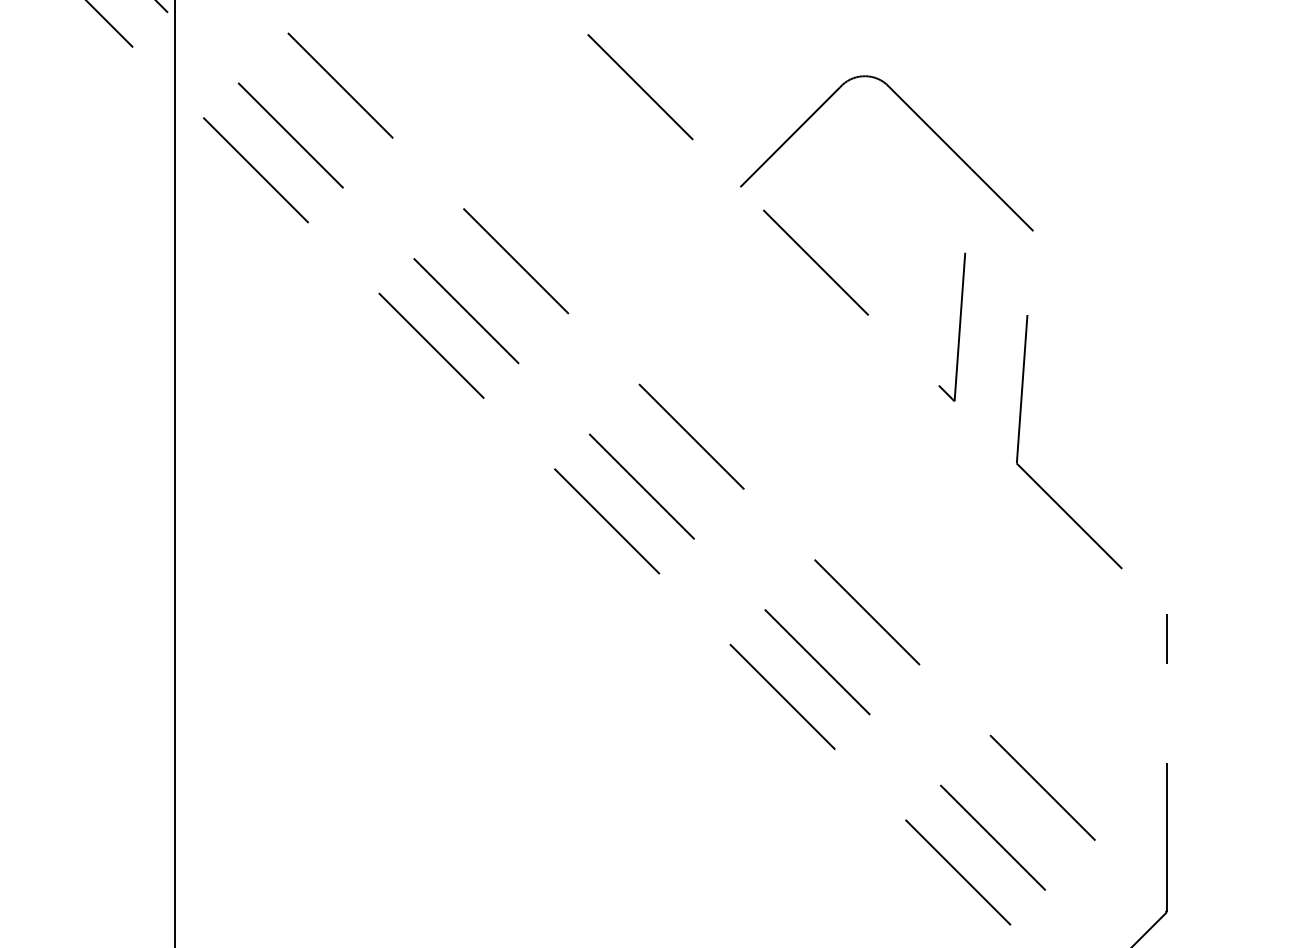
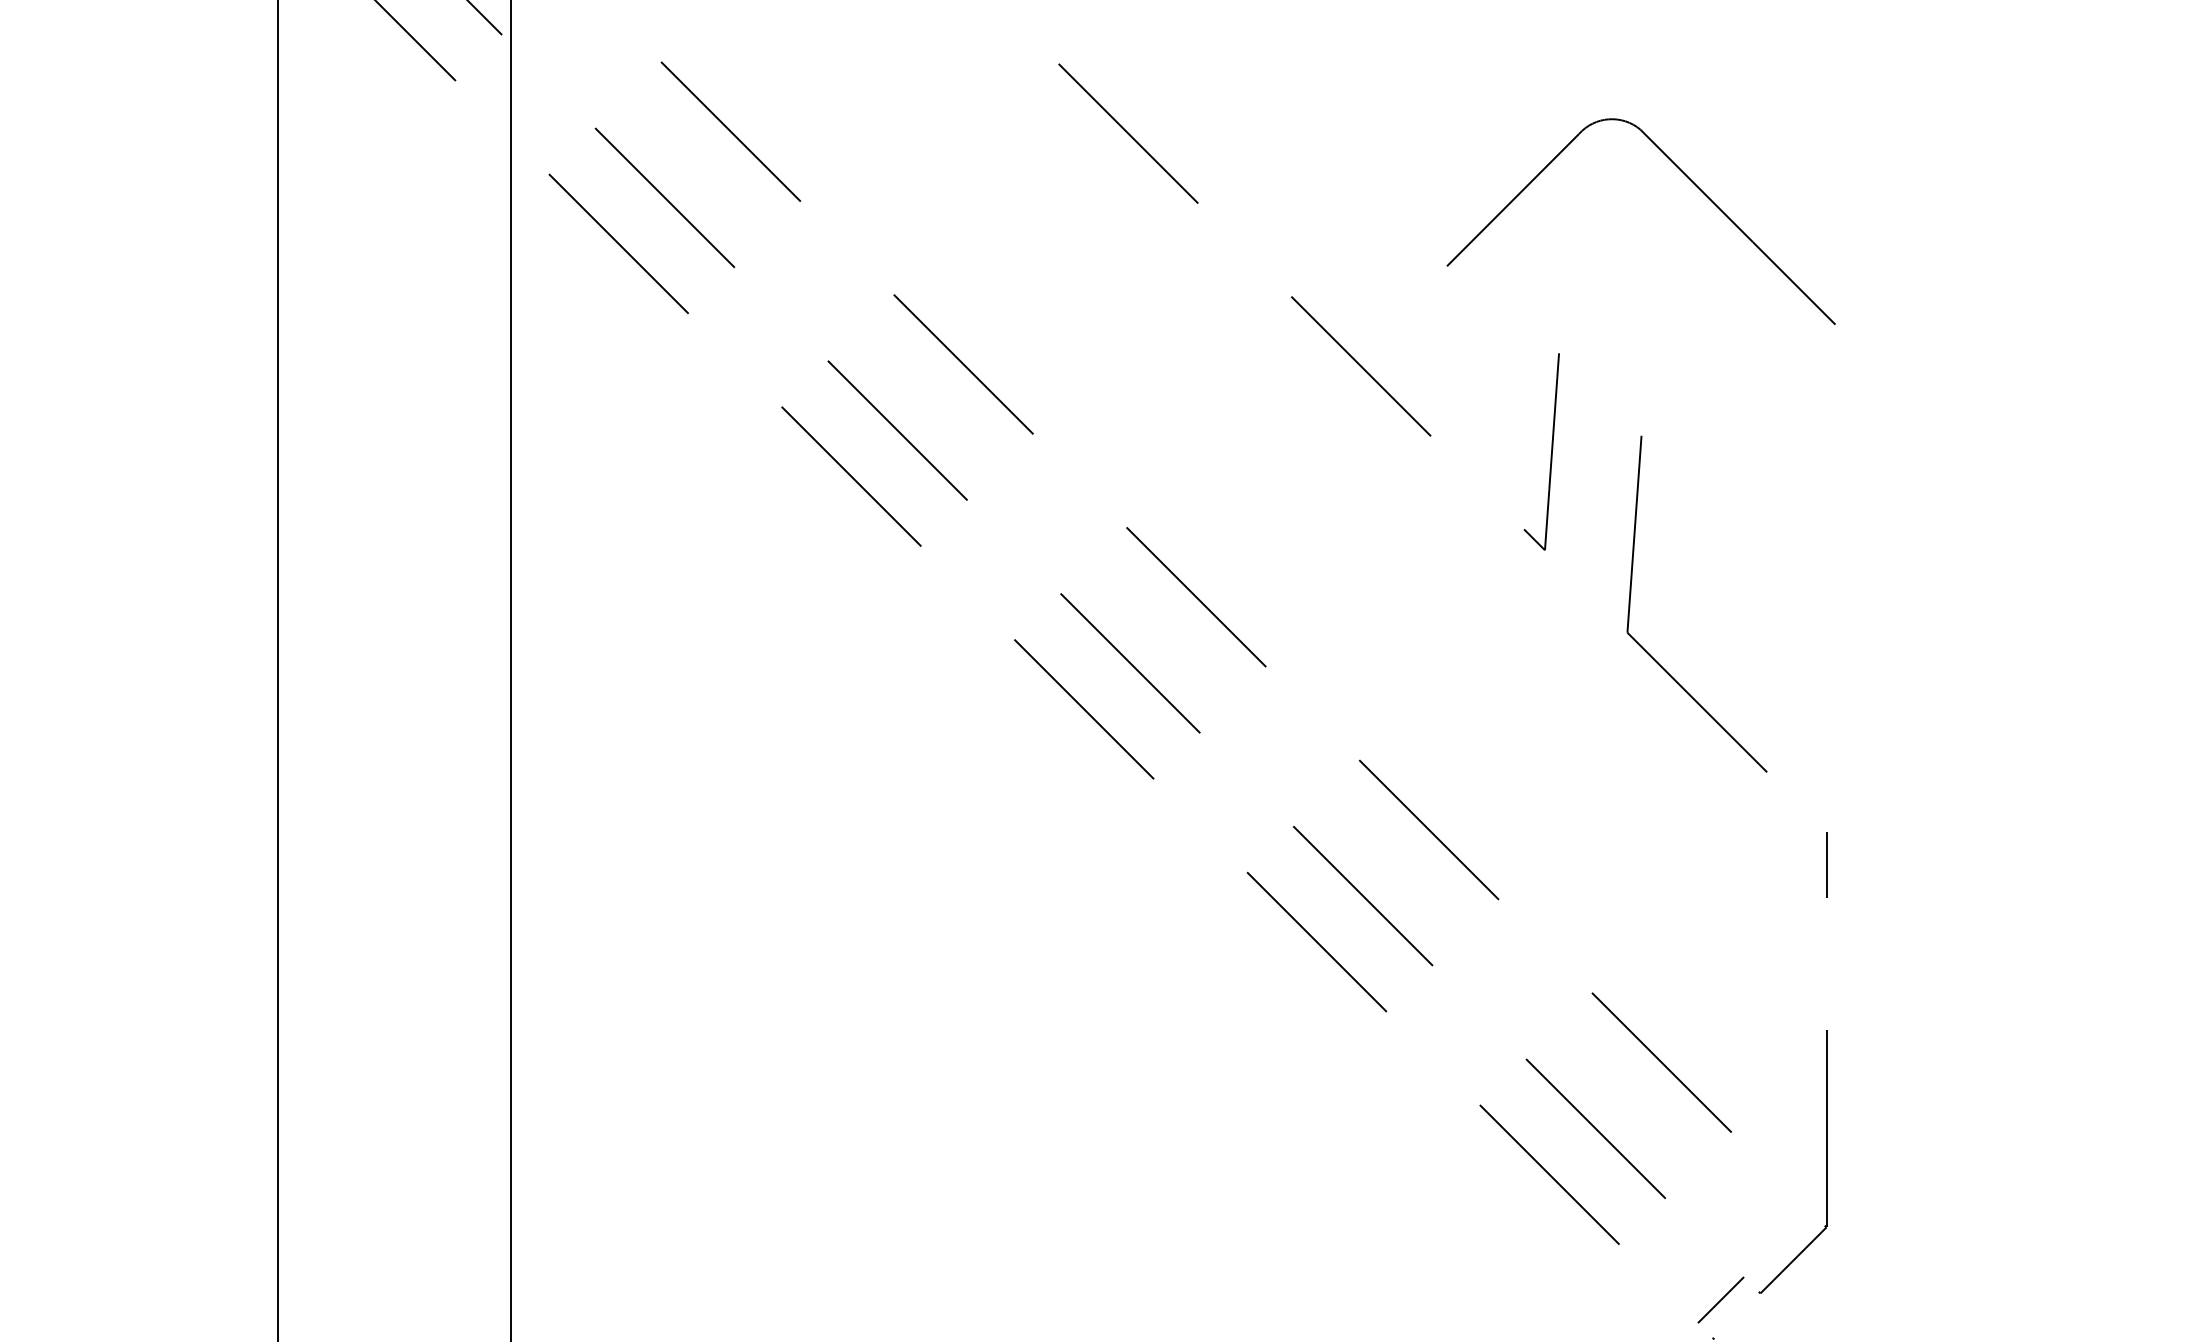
part: (920, 119) -> (1685, 176), moved

